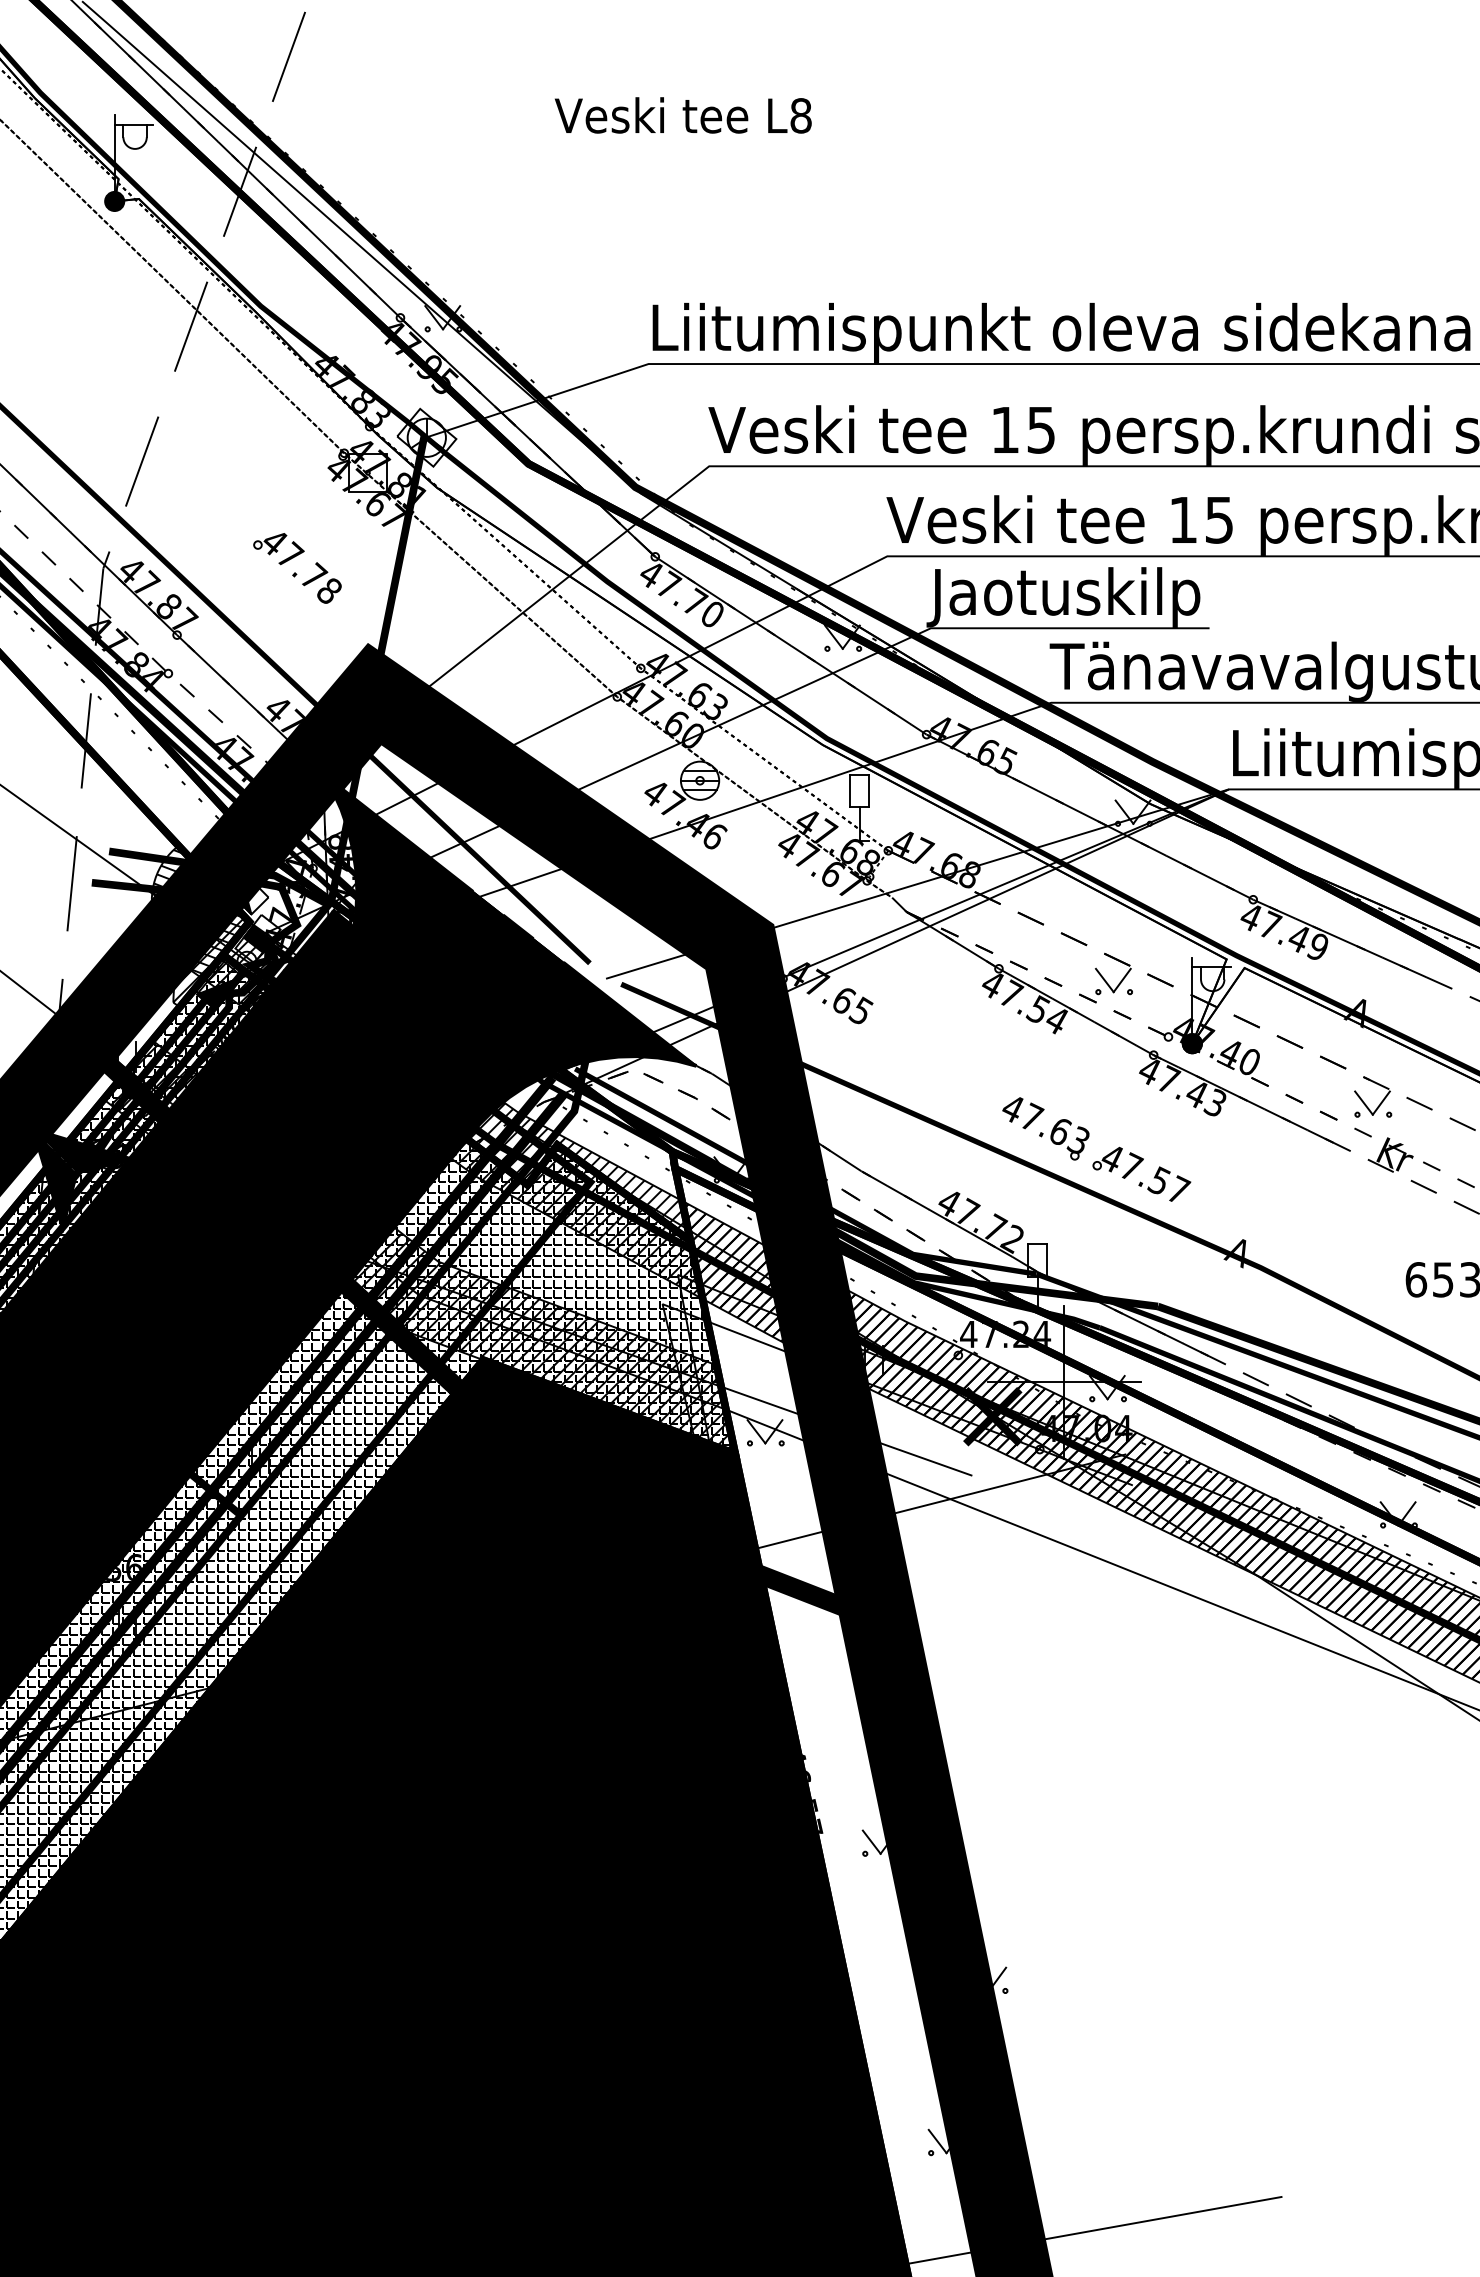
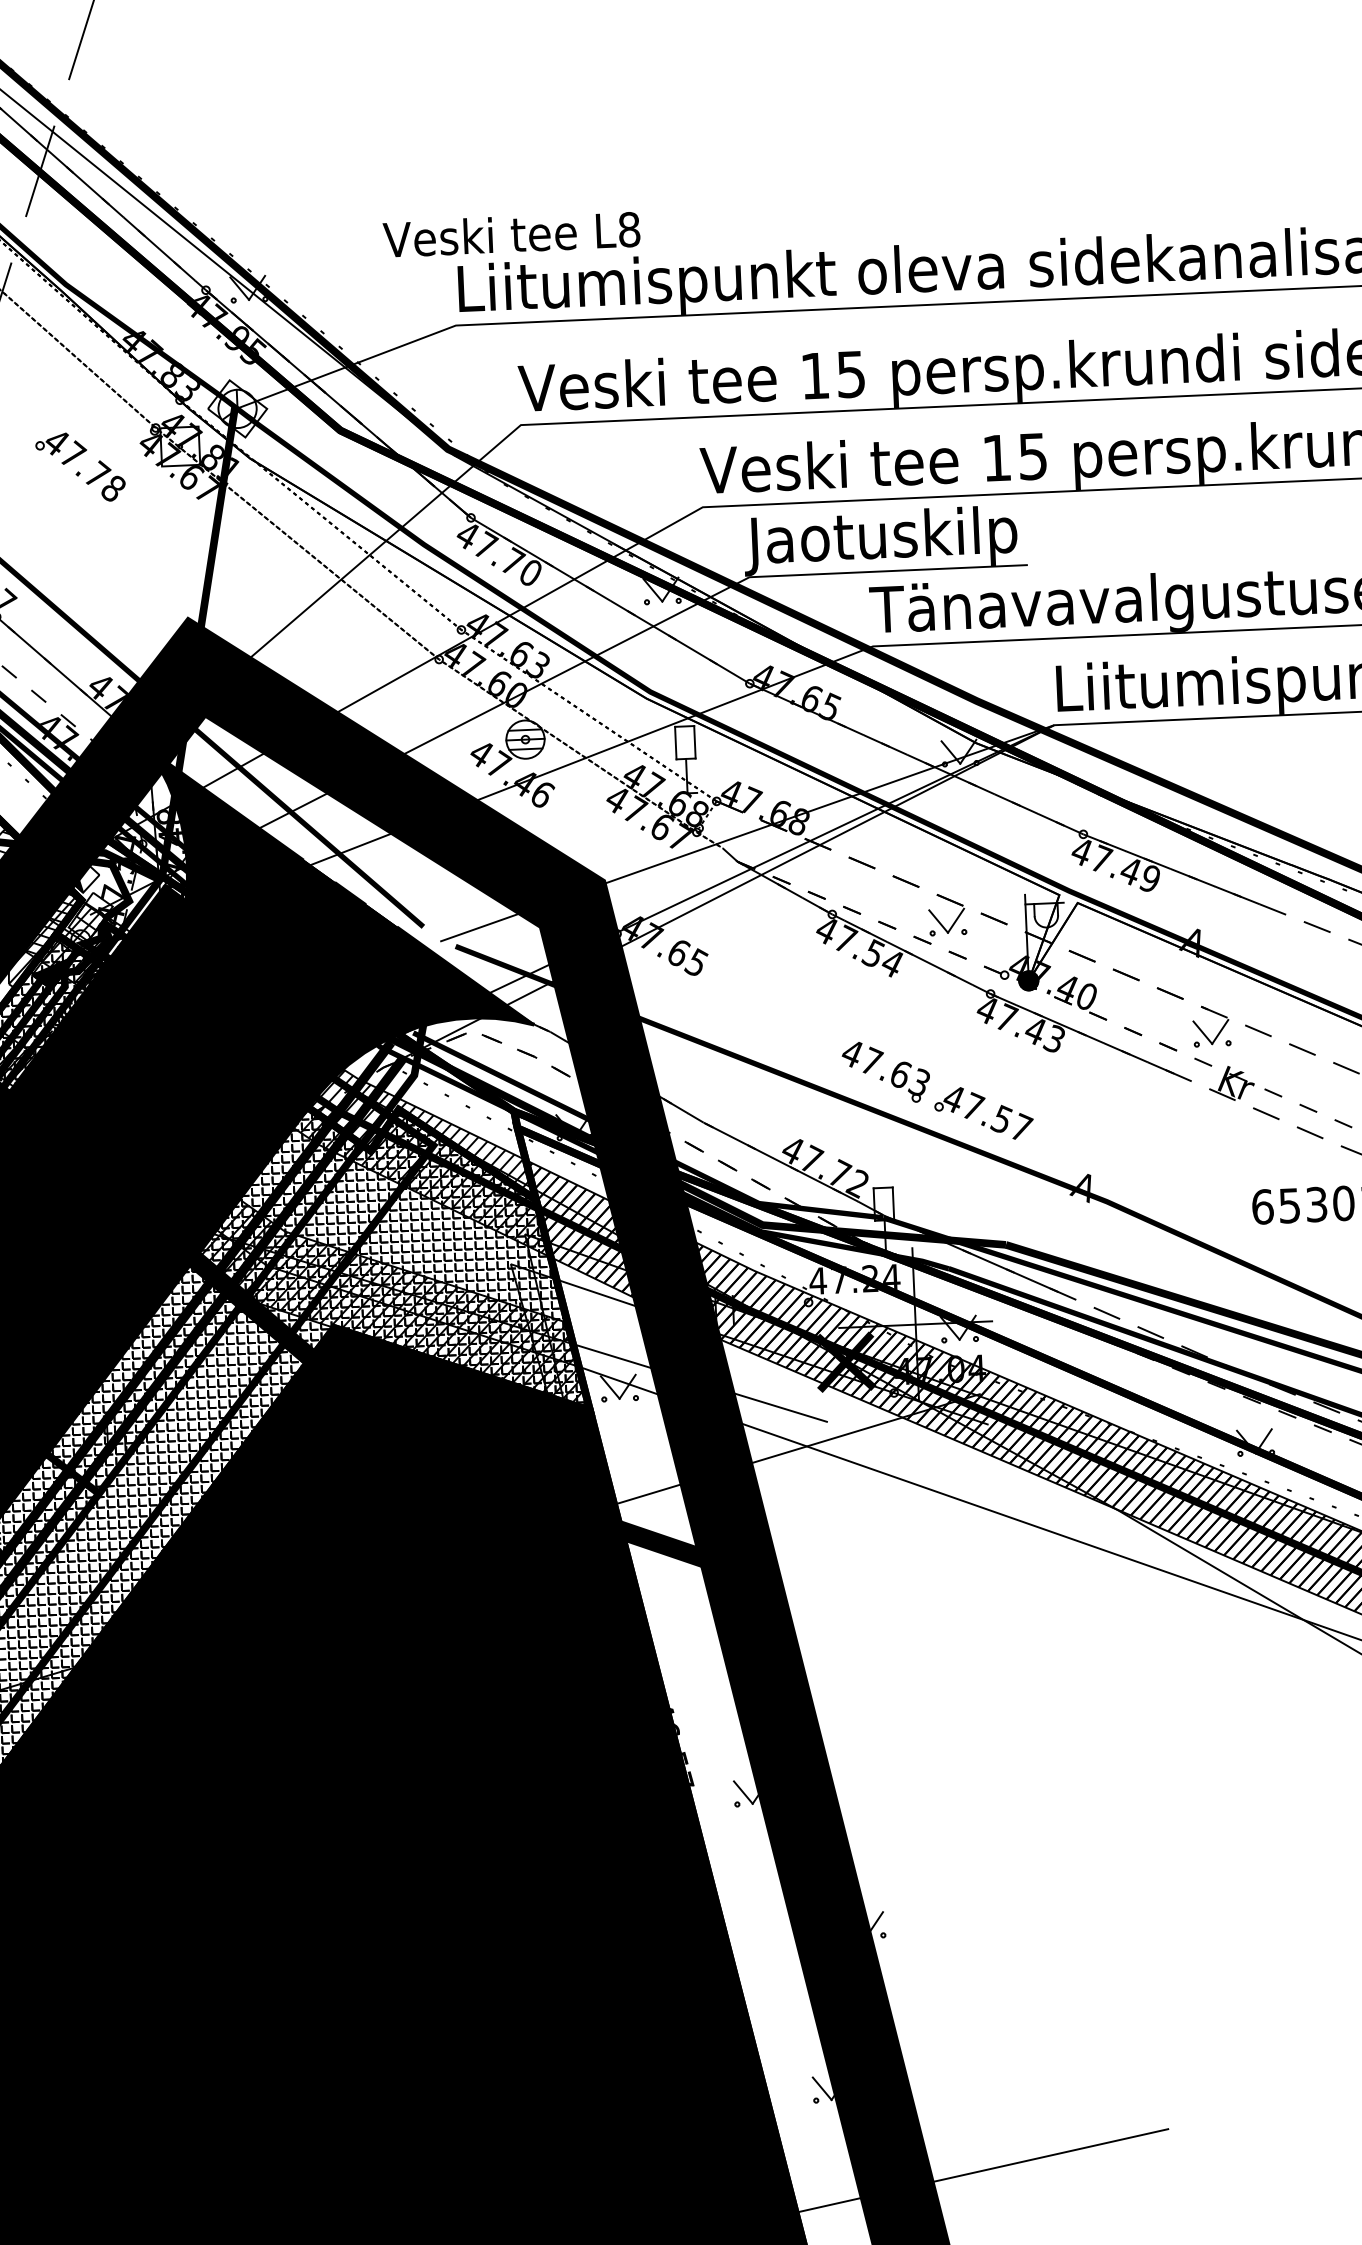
text: (683, 115) -> (511, 234), moved
part: (297, 568) -> (80, 467), moved
fill: (257, 938) -> (90, 916), removed

